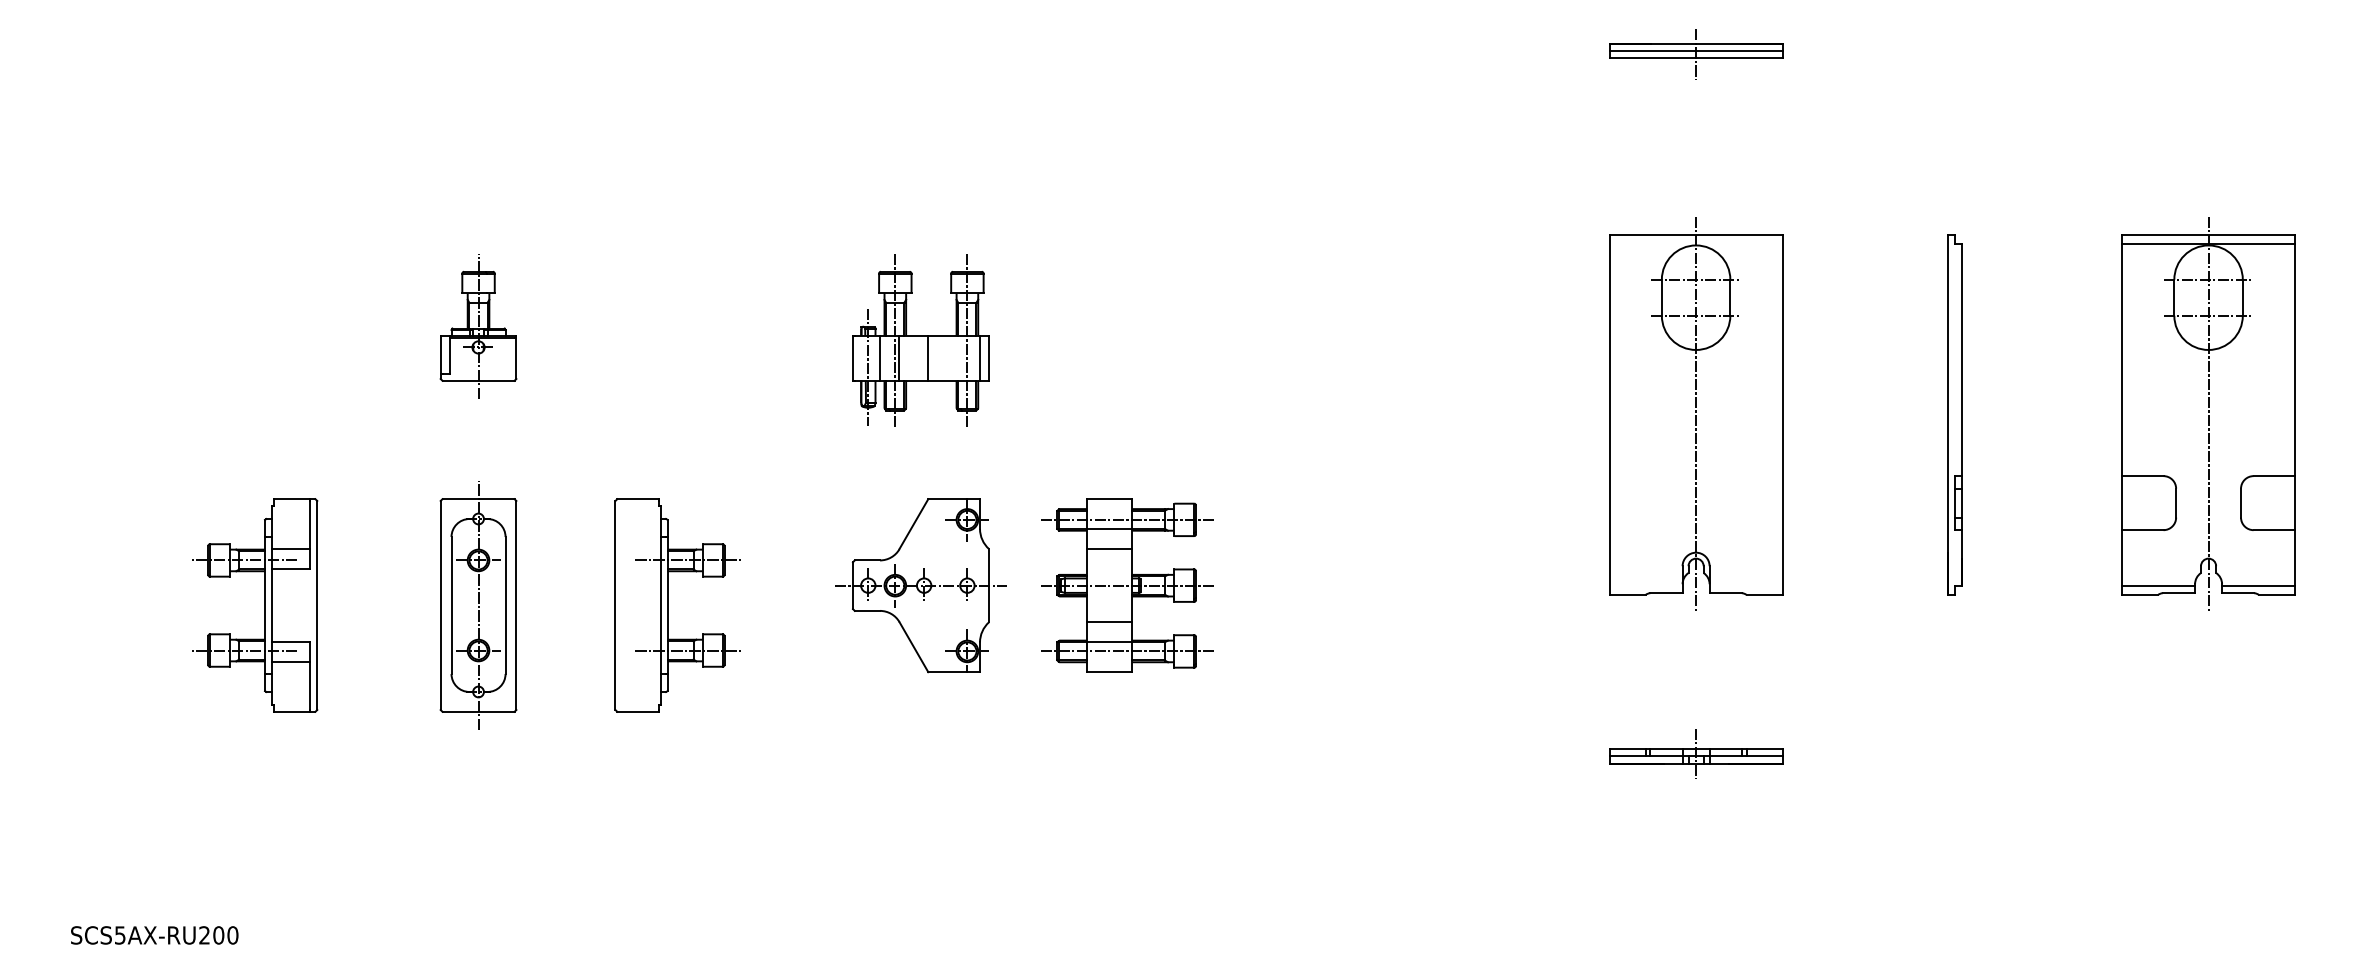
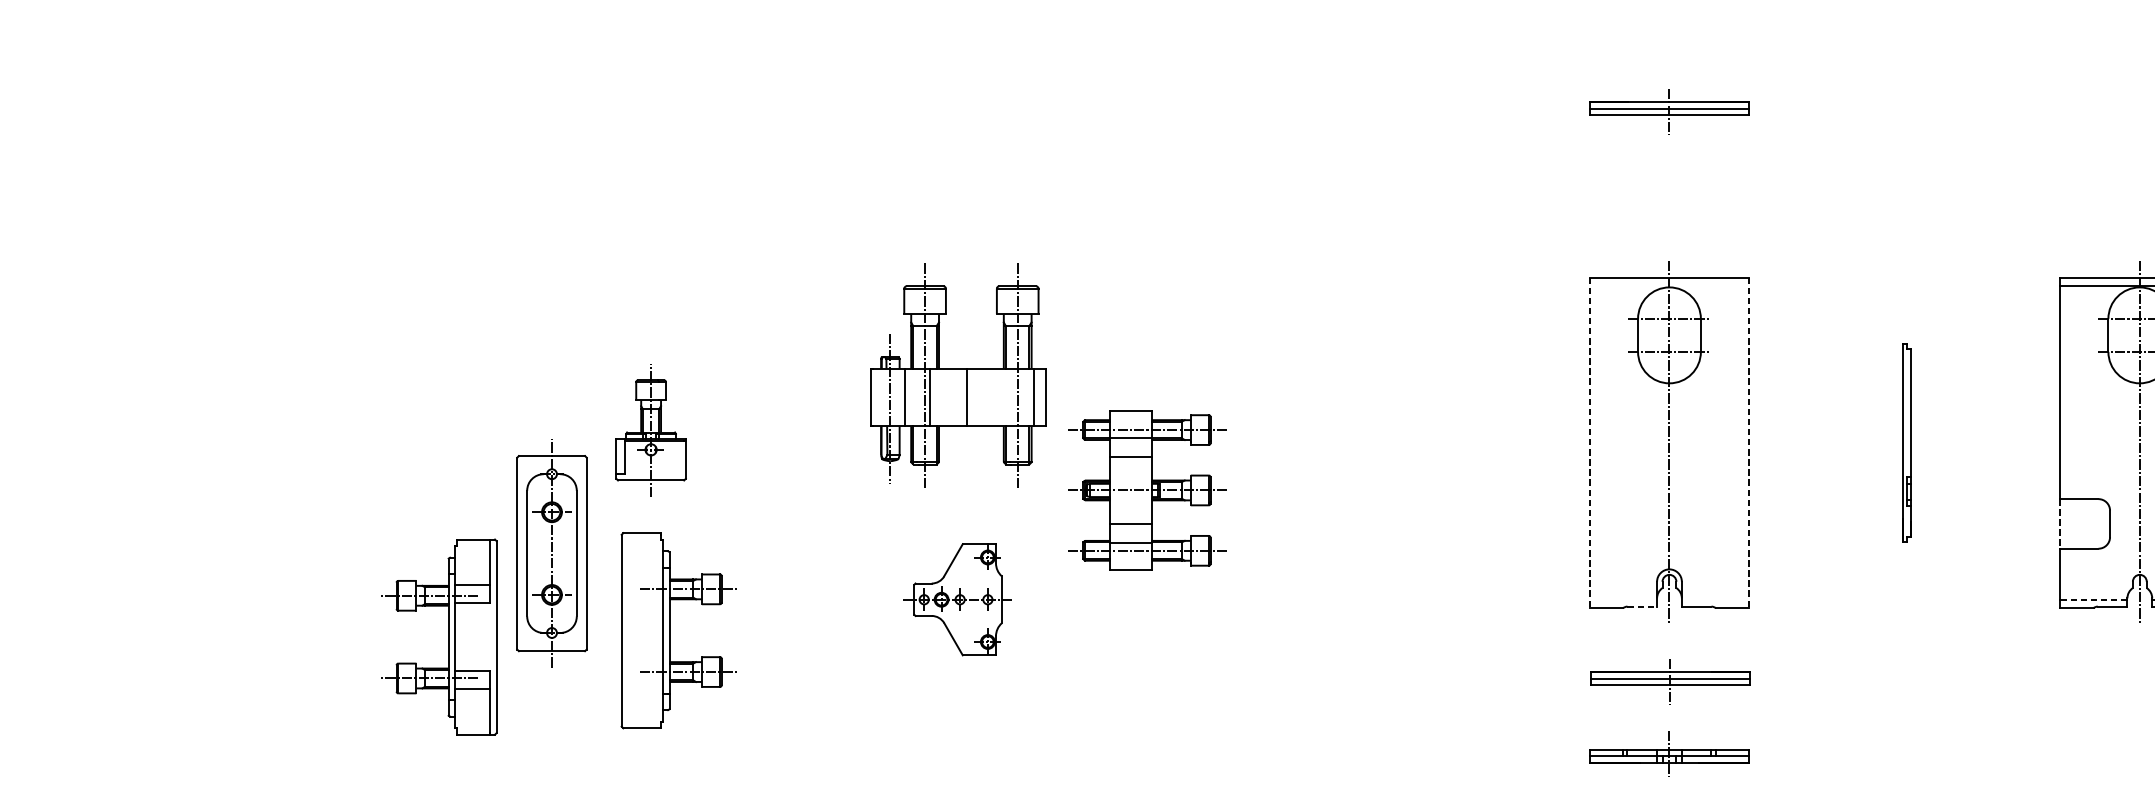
part: (478, 326) -> (651, 430), moved
part: (920, 340) -> (957, 374), size x1.4
part: (1954, 414) -> (1906, 442), size x0.6
line: (1609, 415) -> (1589, 443), solid -> dashed
line: (1782, 415) -> (1748, 443), solid -> dashed
line: (2122, 503) -> (2060, 524), solid -> dashed
part: (920, 585) -> (957, 599), size x0.7
part: (1127, 585) -> (1147, 490), moved
line: (2158, 586) -> (2093, 600), solid -> dashed
line: (1666, 593) -> (1642, 606), solid -> dashed
part: (264, 605) -> (448, 637), moved
part: (478, 605) -> (551, 553), moved
part: (668, 605) -> (670, 630), moved
part: (1697, 675) -> (1670, 682), added

